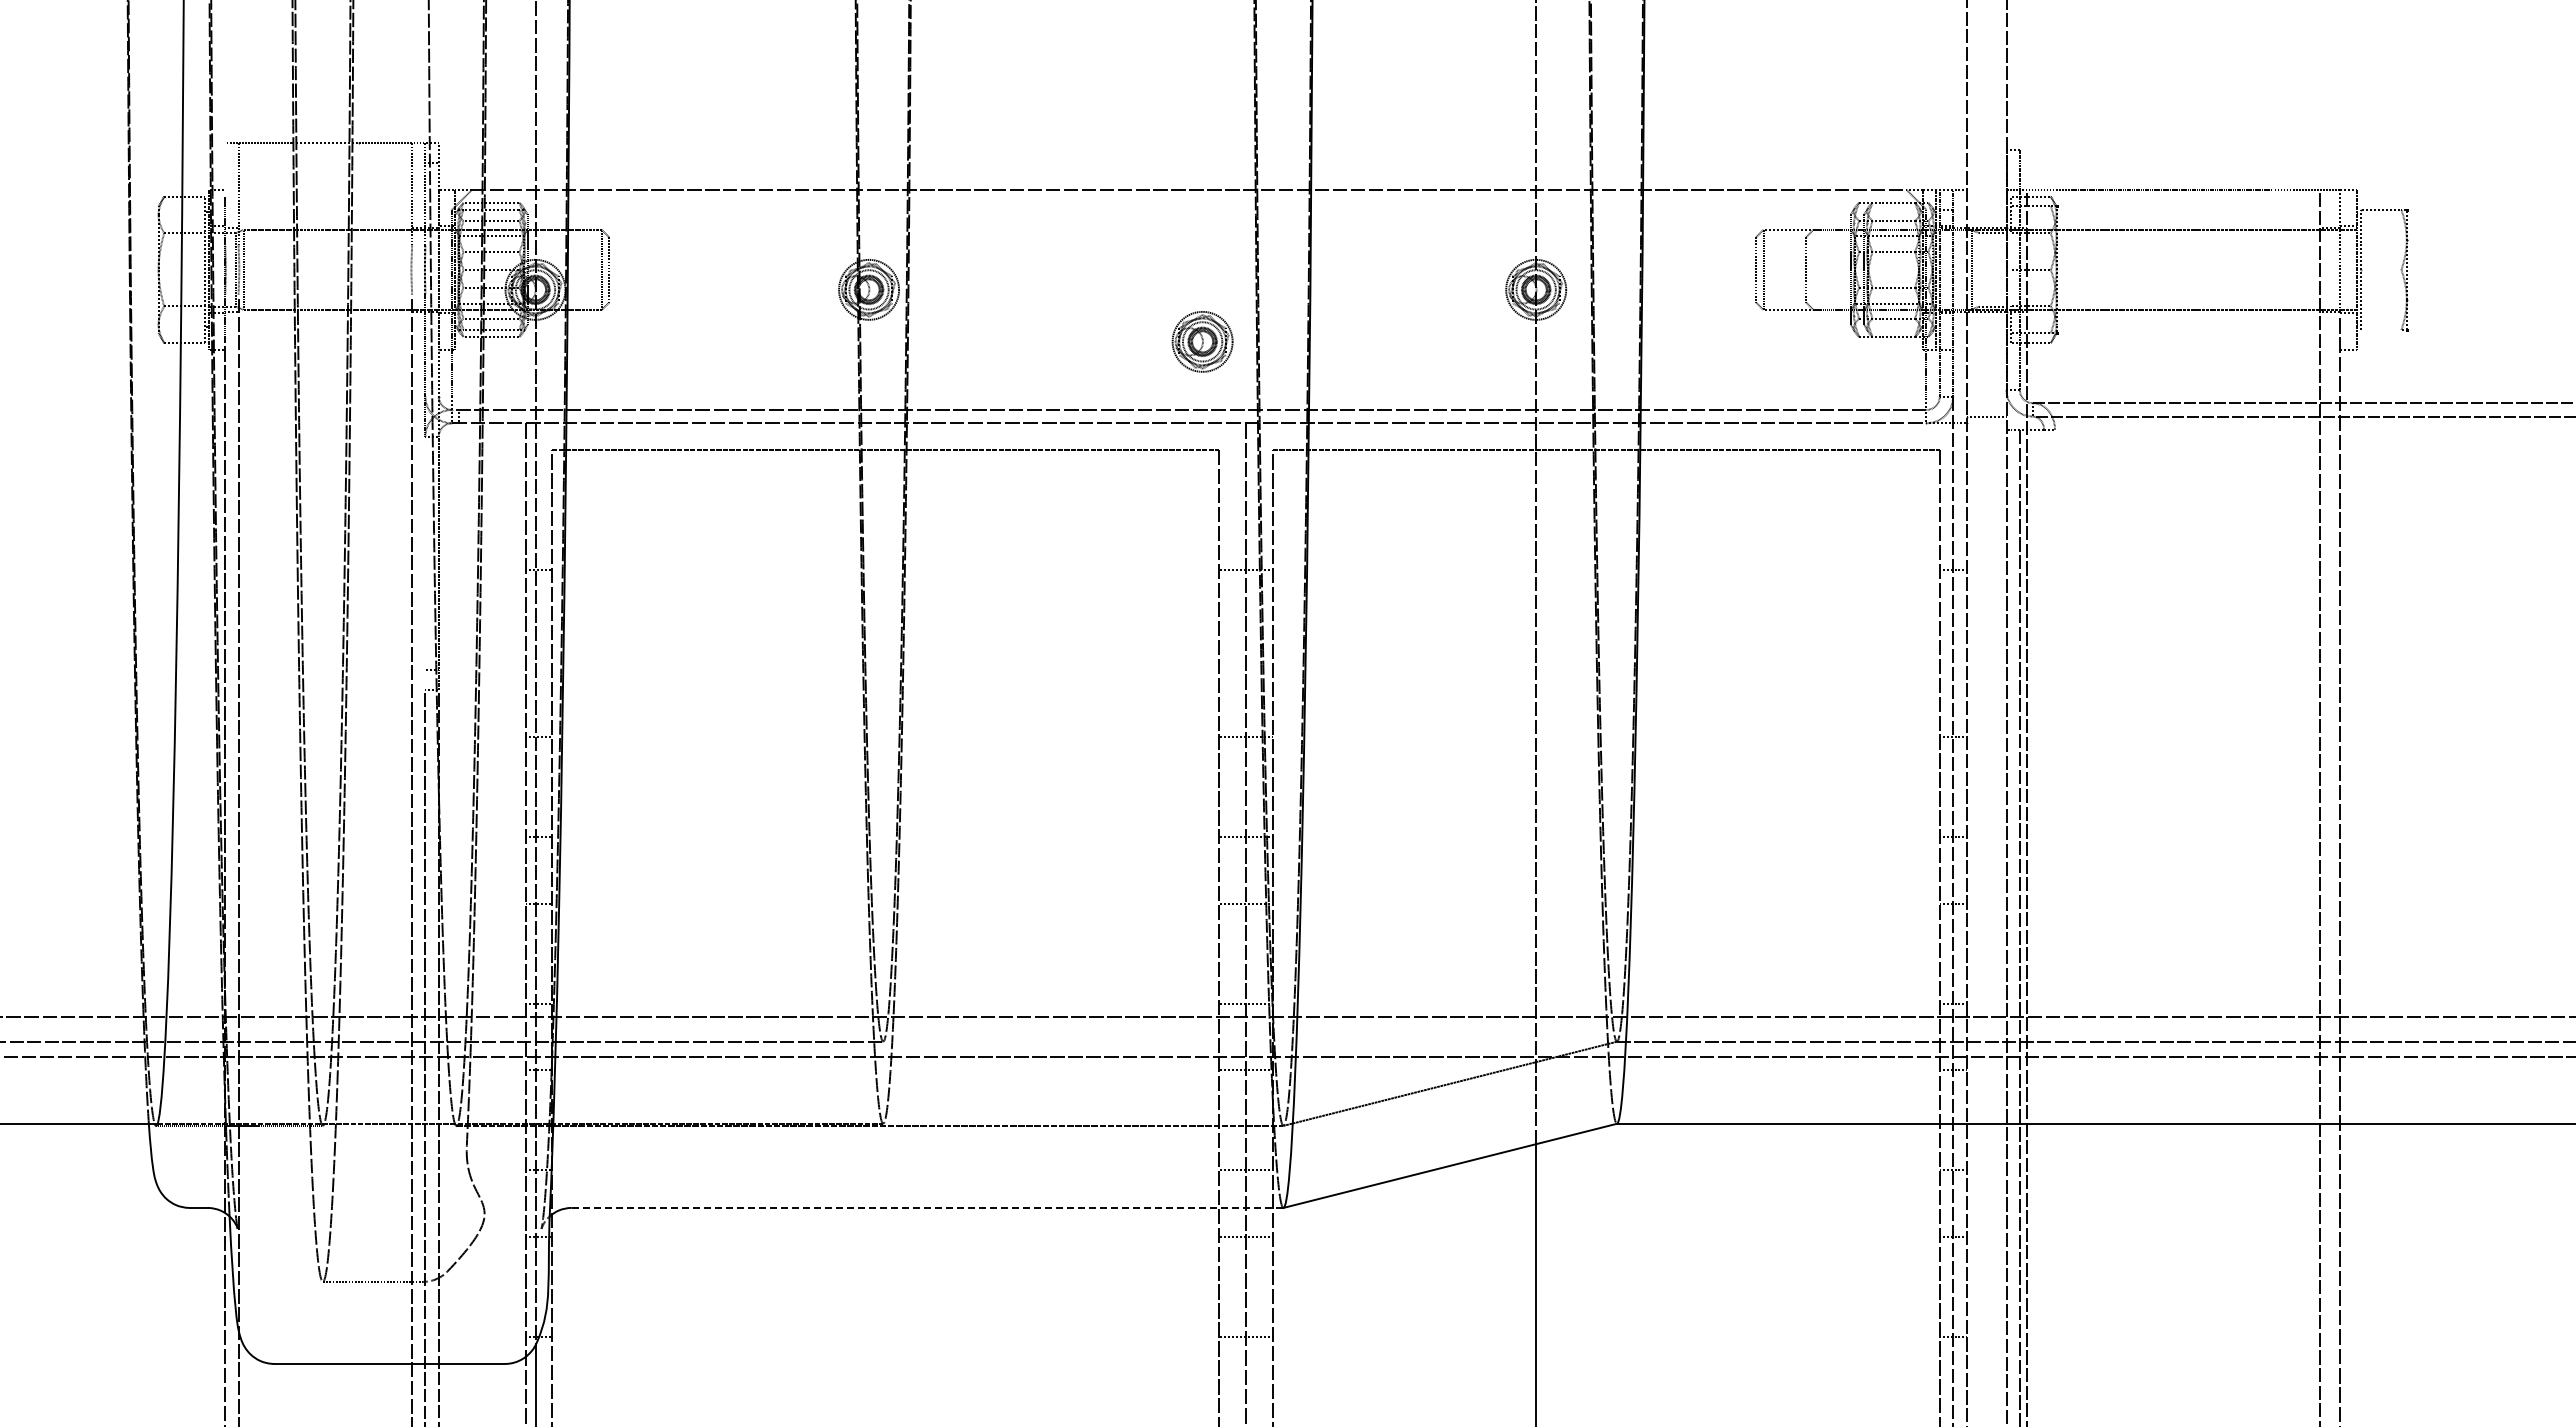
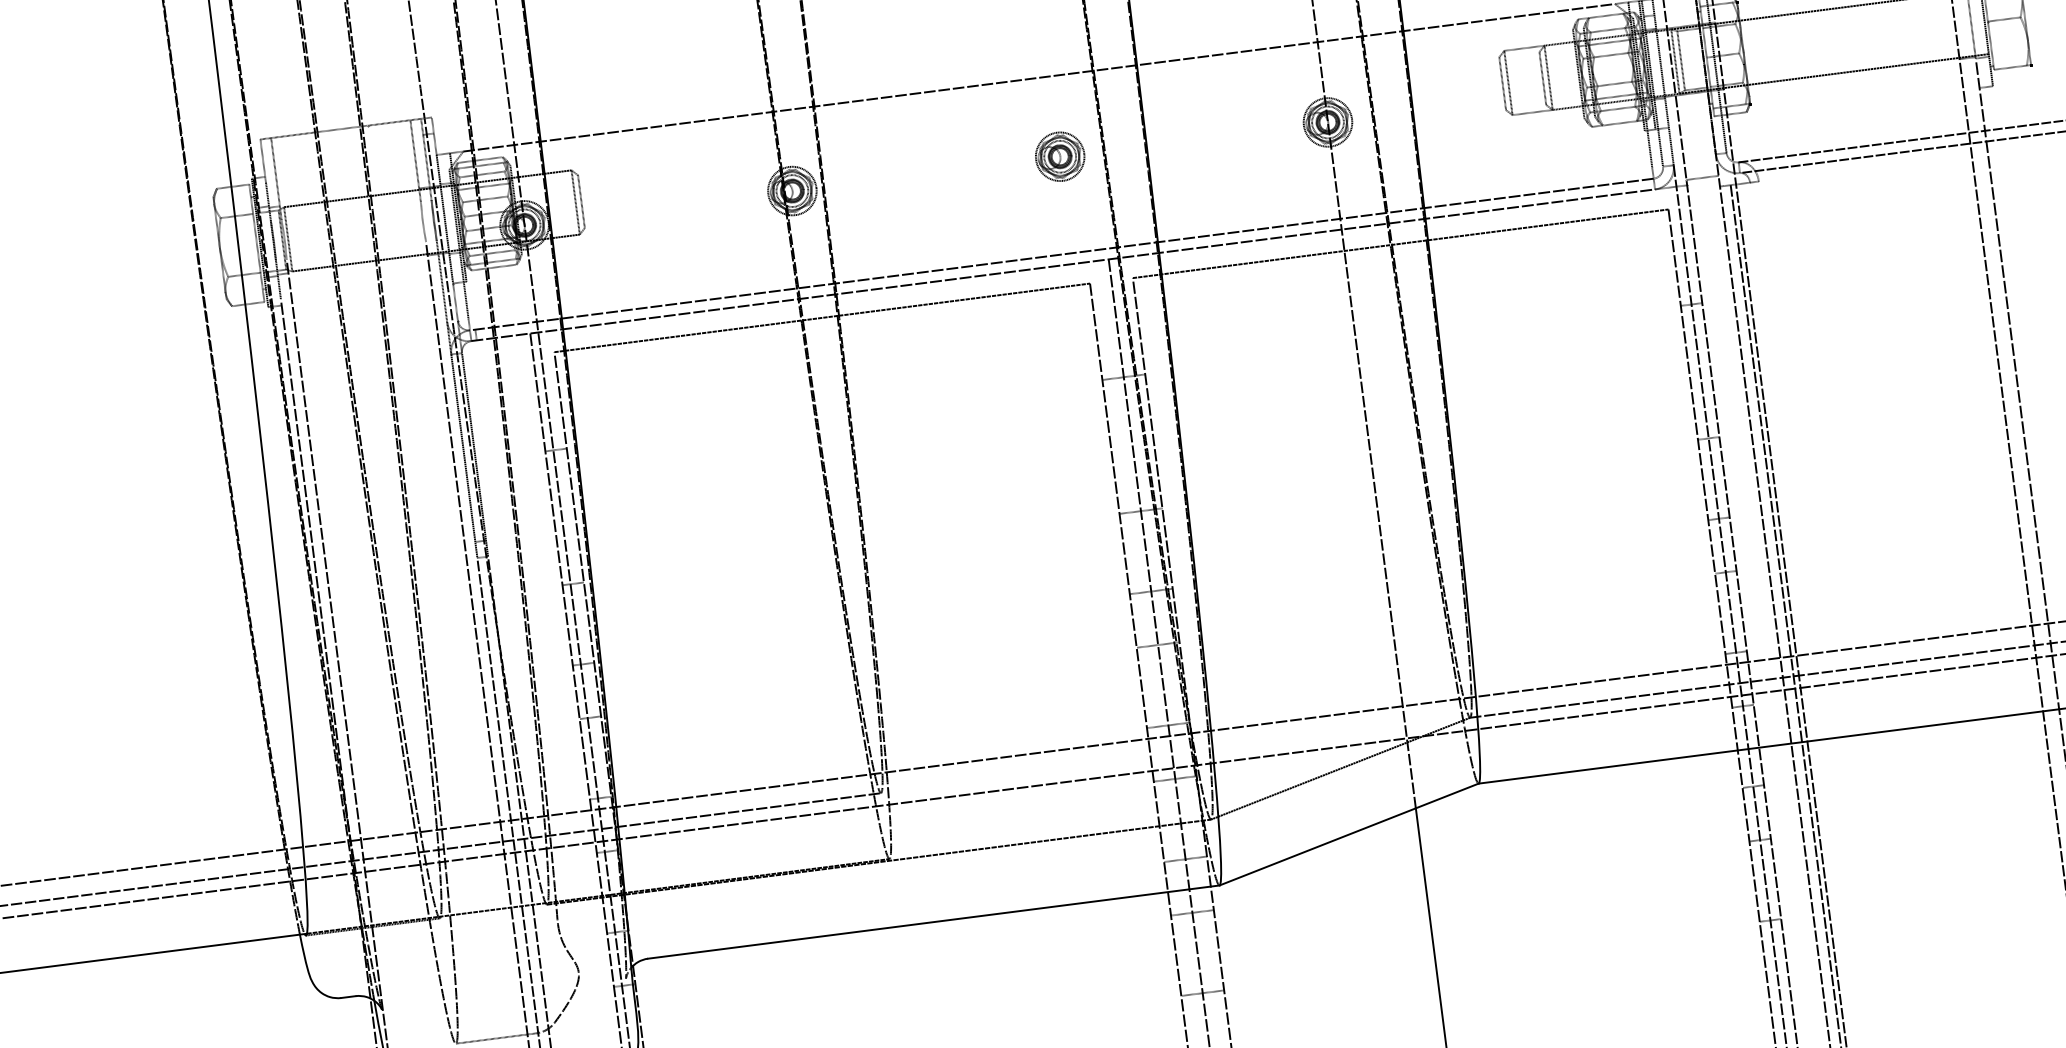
line: (225, 170) -> (263, 161), added
line: (1813, 269) -> (1548, 77), added
line: (1978, 269) -> (1680, 60), added
line: (2010, 269) -> (1706, 57), added
line: (2380, 269) -> (2003, 19), added
line: (2380, 329) -> (2009, 67), added
part: (1202, 341) -> (1060, 156), moved
line: (425, 563) -> (464, 456), added
line: (927, 1207) -> (933, 921), dashed -> solid

